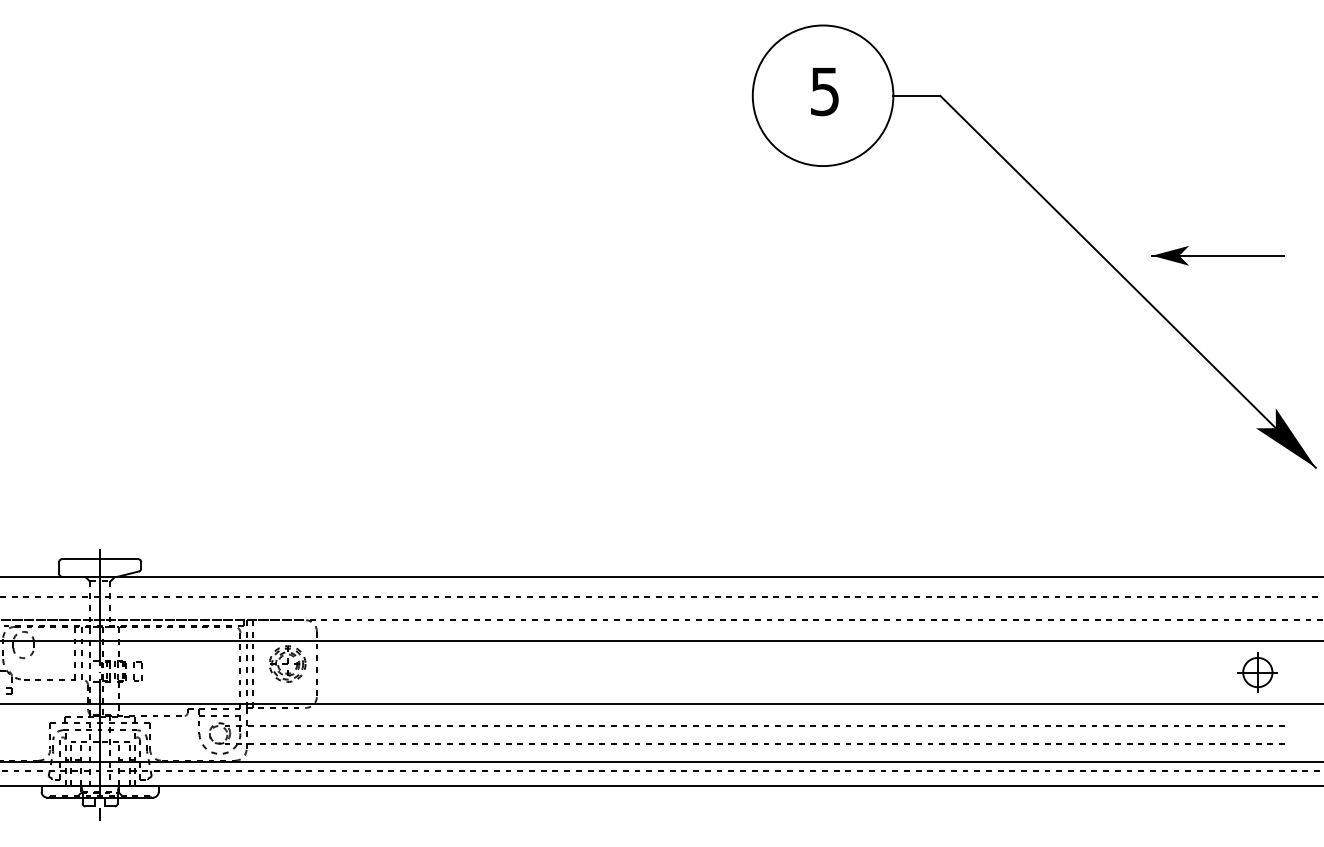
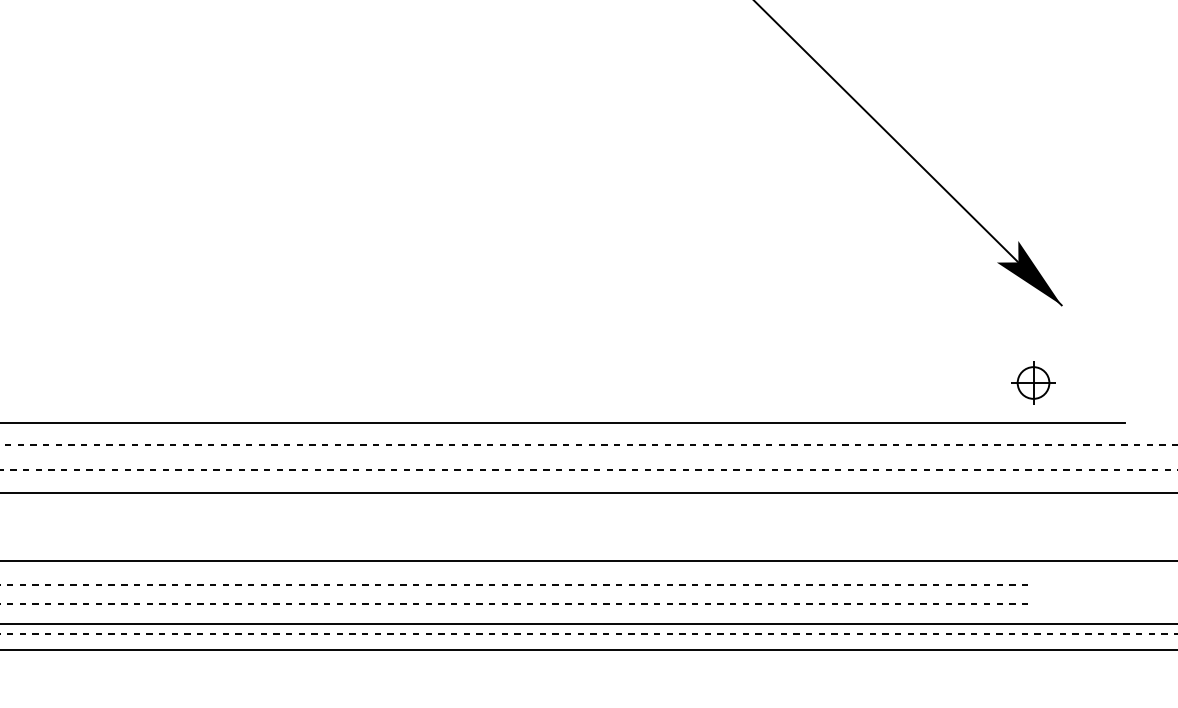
part: (1217, 255) -> (955, 75), removed
part: (1257, 672) -> (1033, 382), moved

